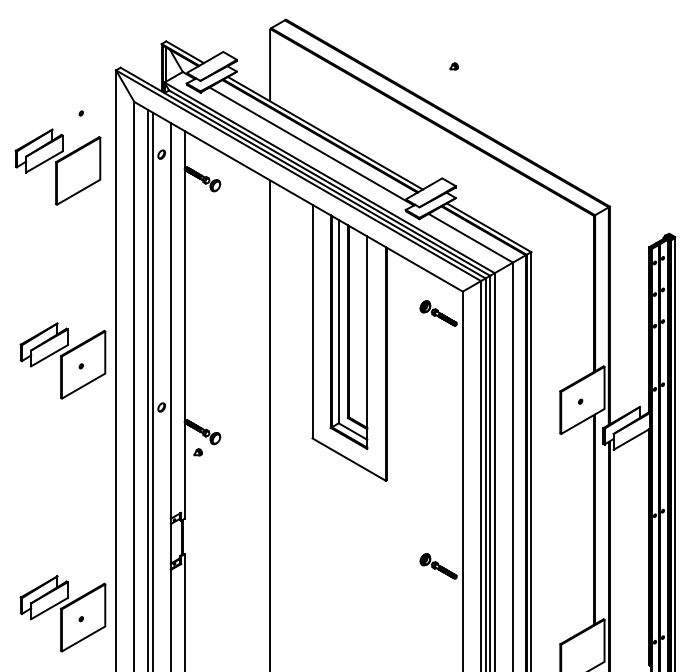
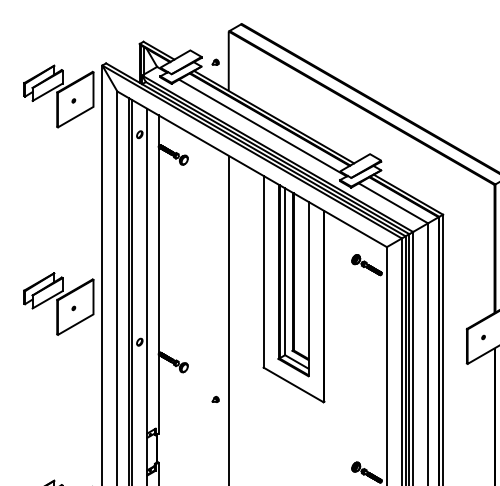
part: (453, 66) -> (215, 62), moved
part: (57, 166) -> (58, 96), moved
part: (197, 452) -> (215, 399), moved

